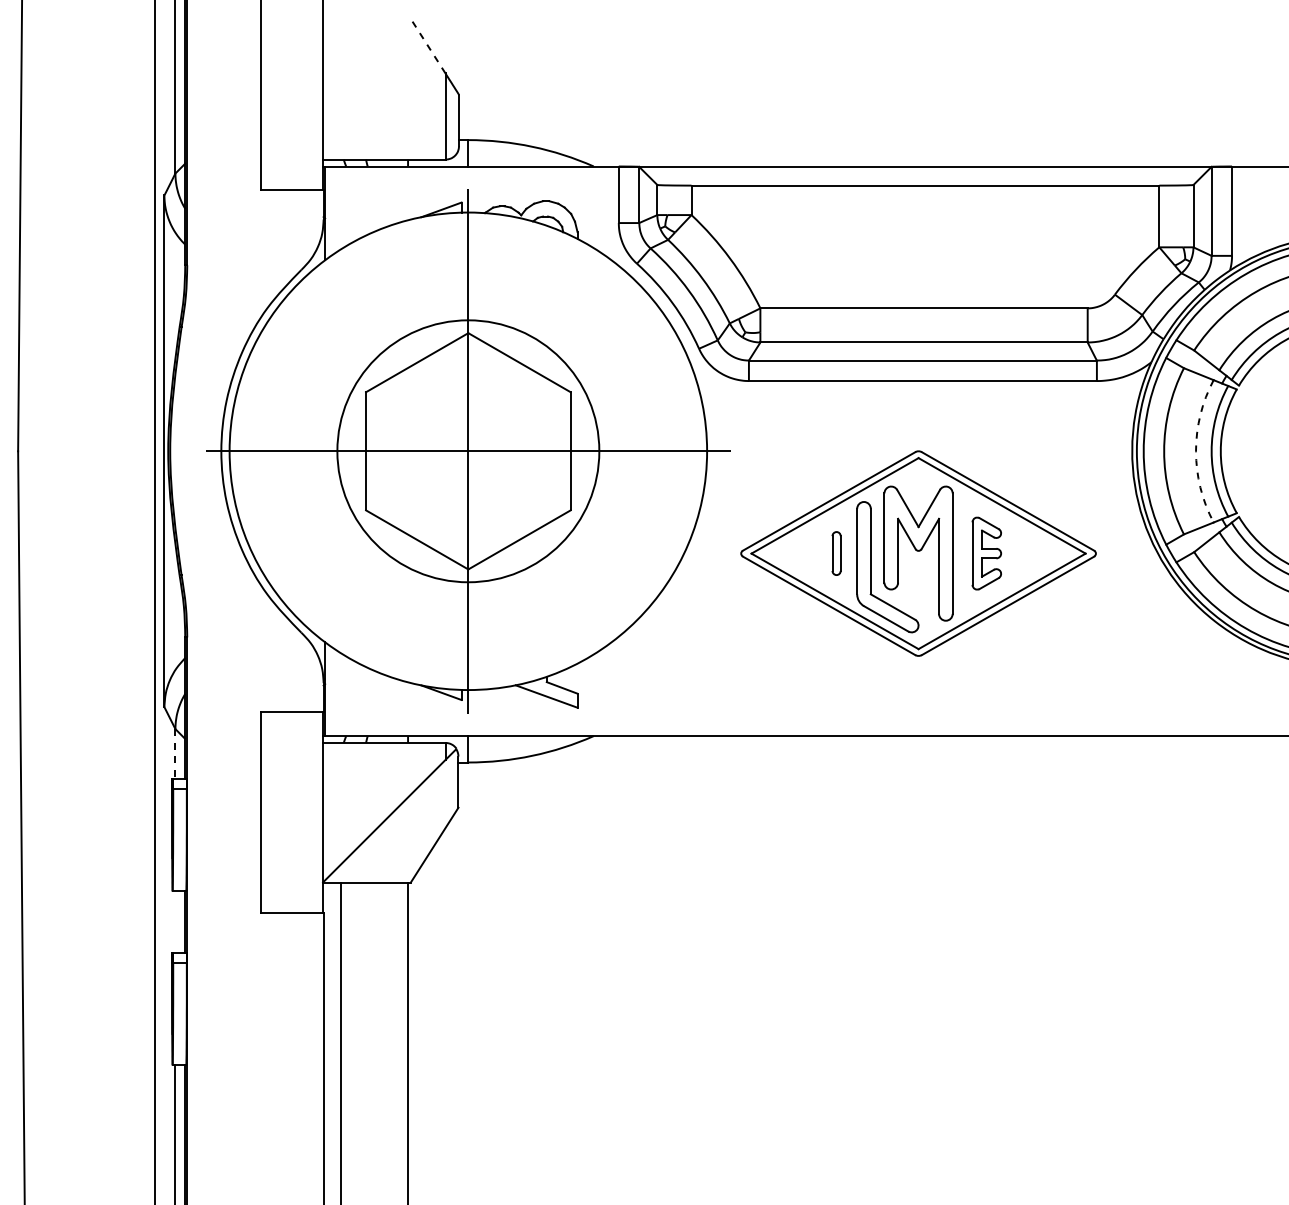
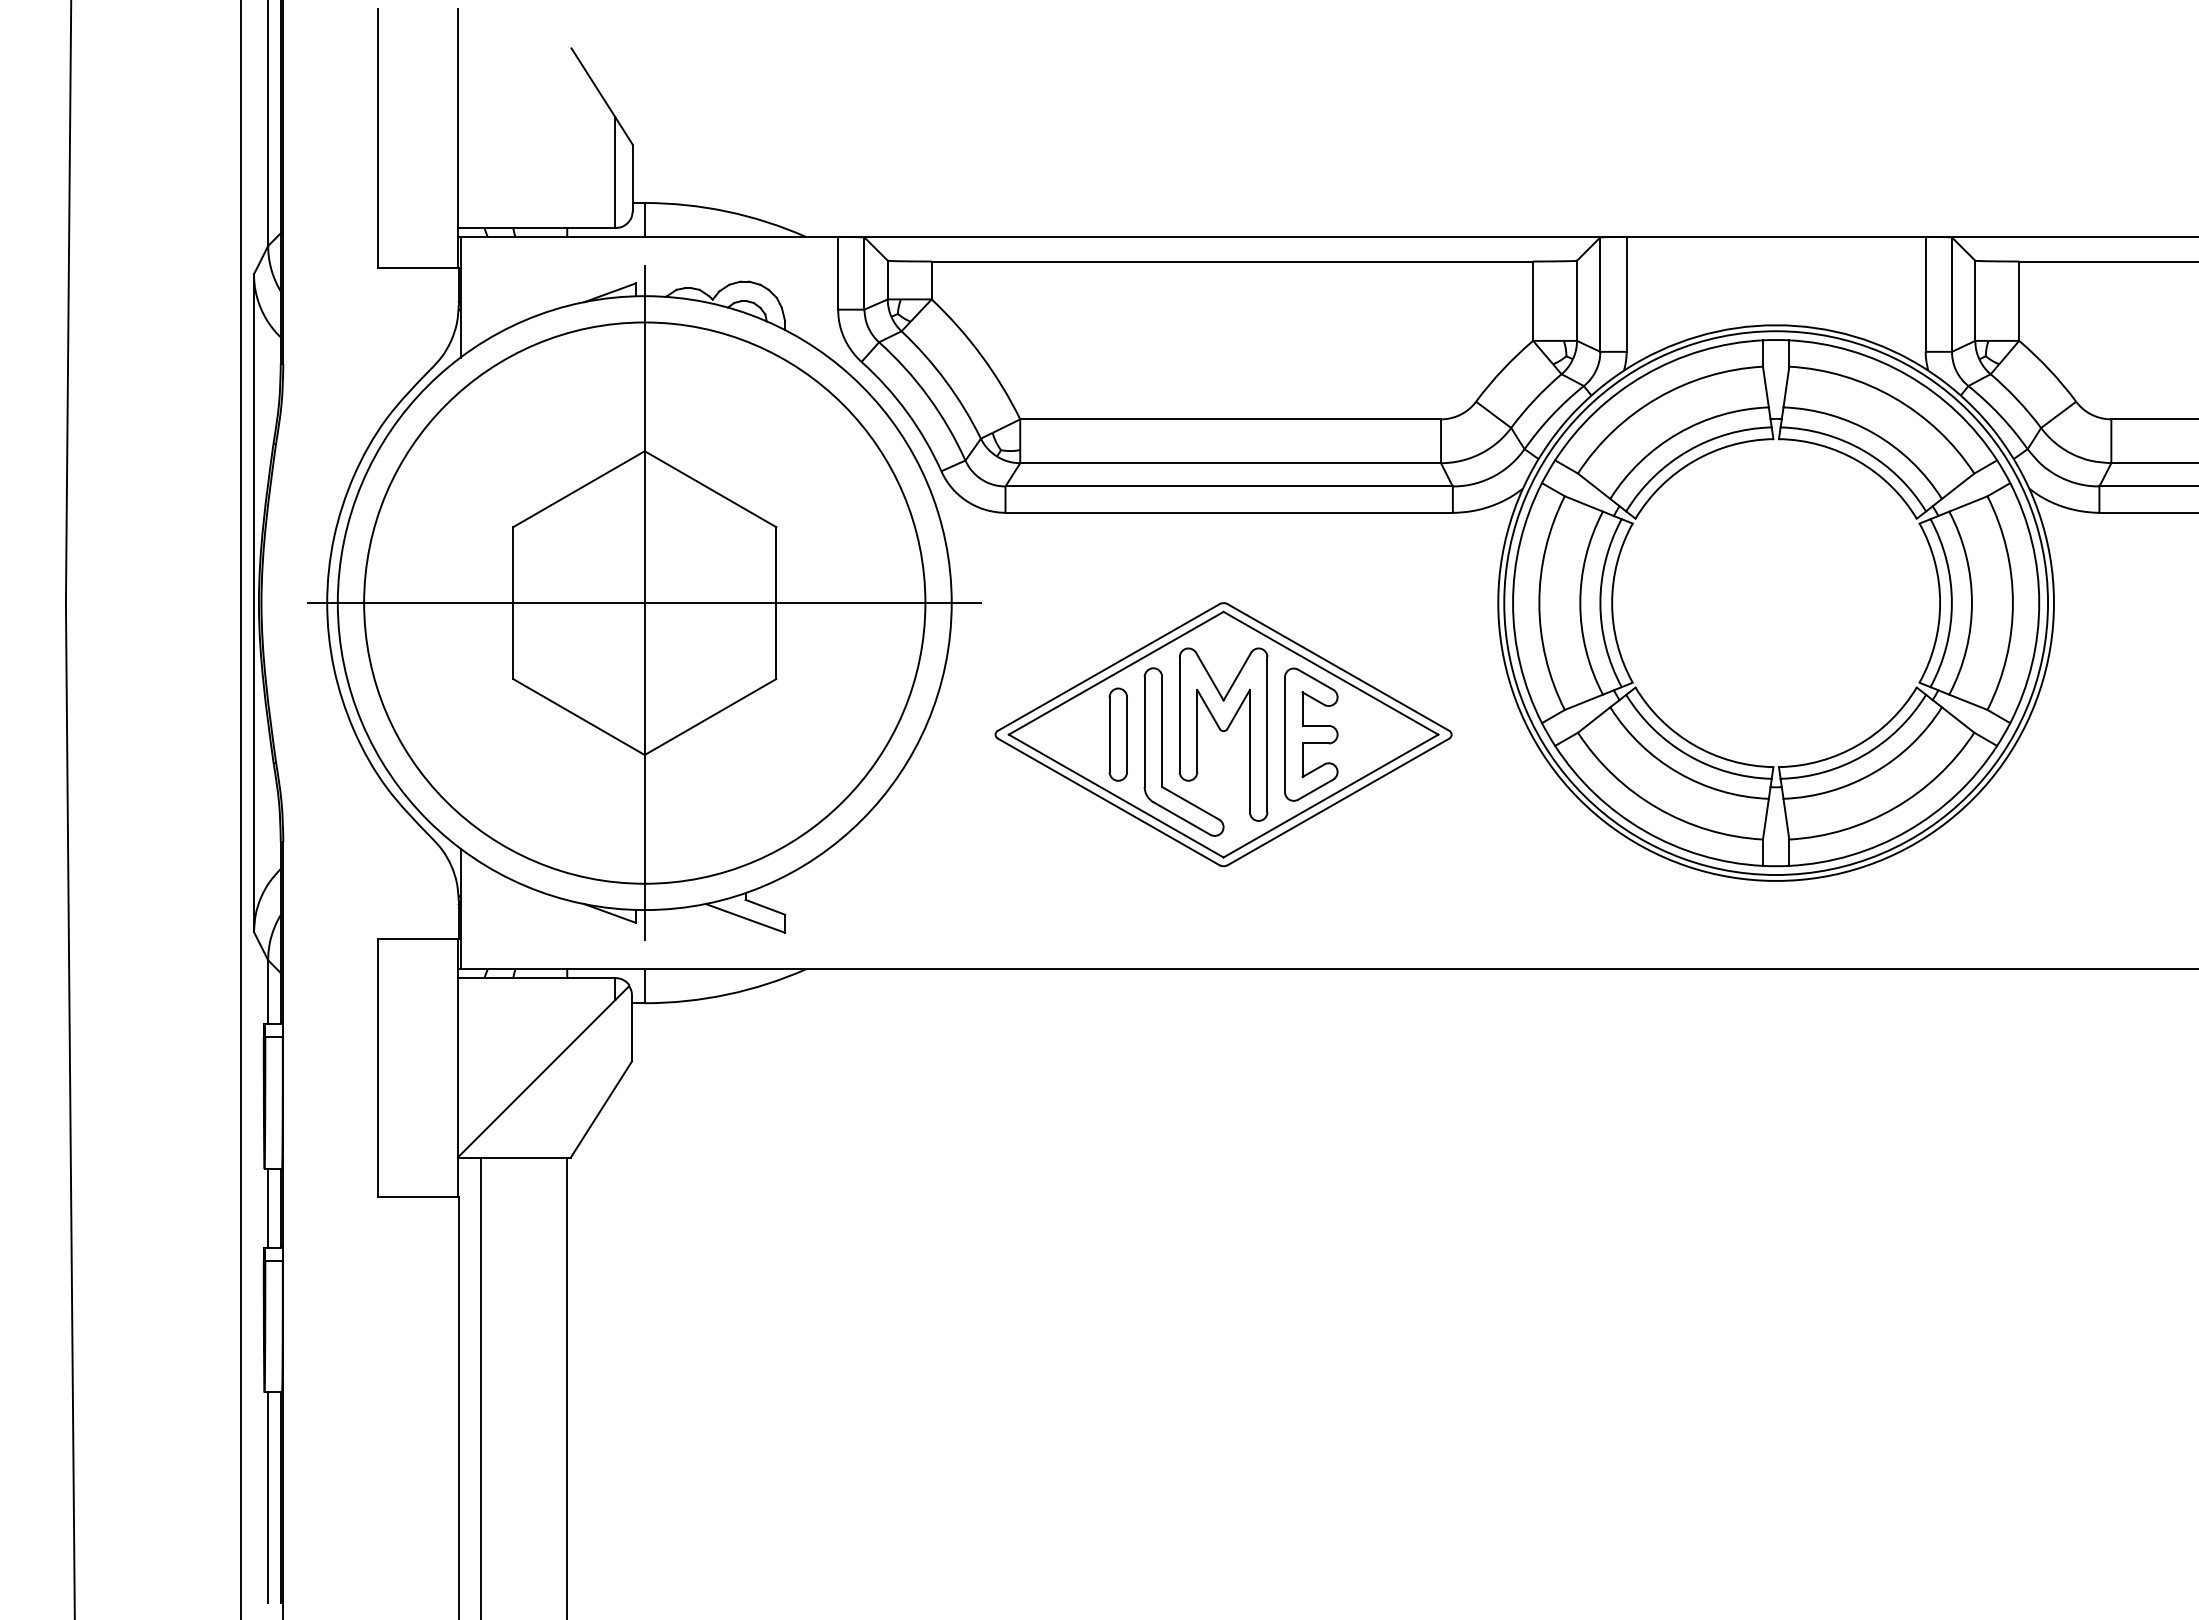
line: (428, 46) -> (593, 82), dashed -> solid
circle: (468, 450) -> (644, 602), size x1.67
arc: (1196, 451) -> (1580, 603), dashed -> solid
part: (836, 553) -> (1117, 734), size x1.67
part: (986, 553) -> (1311, 734), size x1.43
line: (175, 754) -> (268, 992), dashed -> solid
line: (175, 921) -> (268, 1207), added

